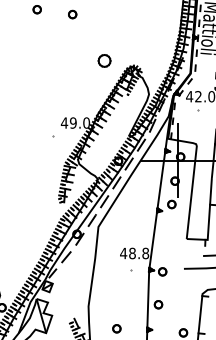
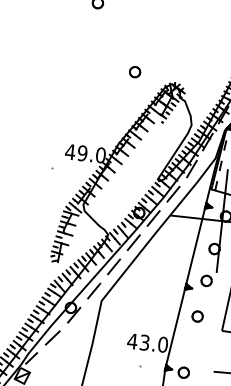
part: (104, 60) -> (135, 71), size x0.62
part: (167, 230) -> (196, 316), added
text: (139, 253) -> (154, 343), 48.8 -> 43.0

